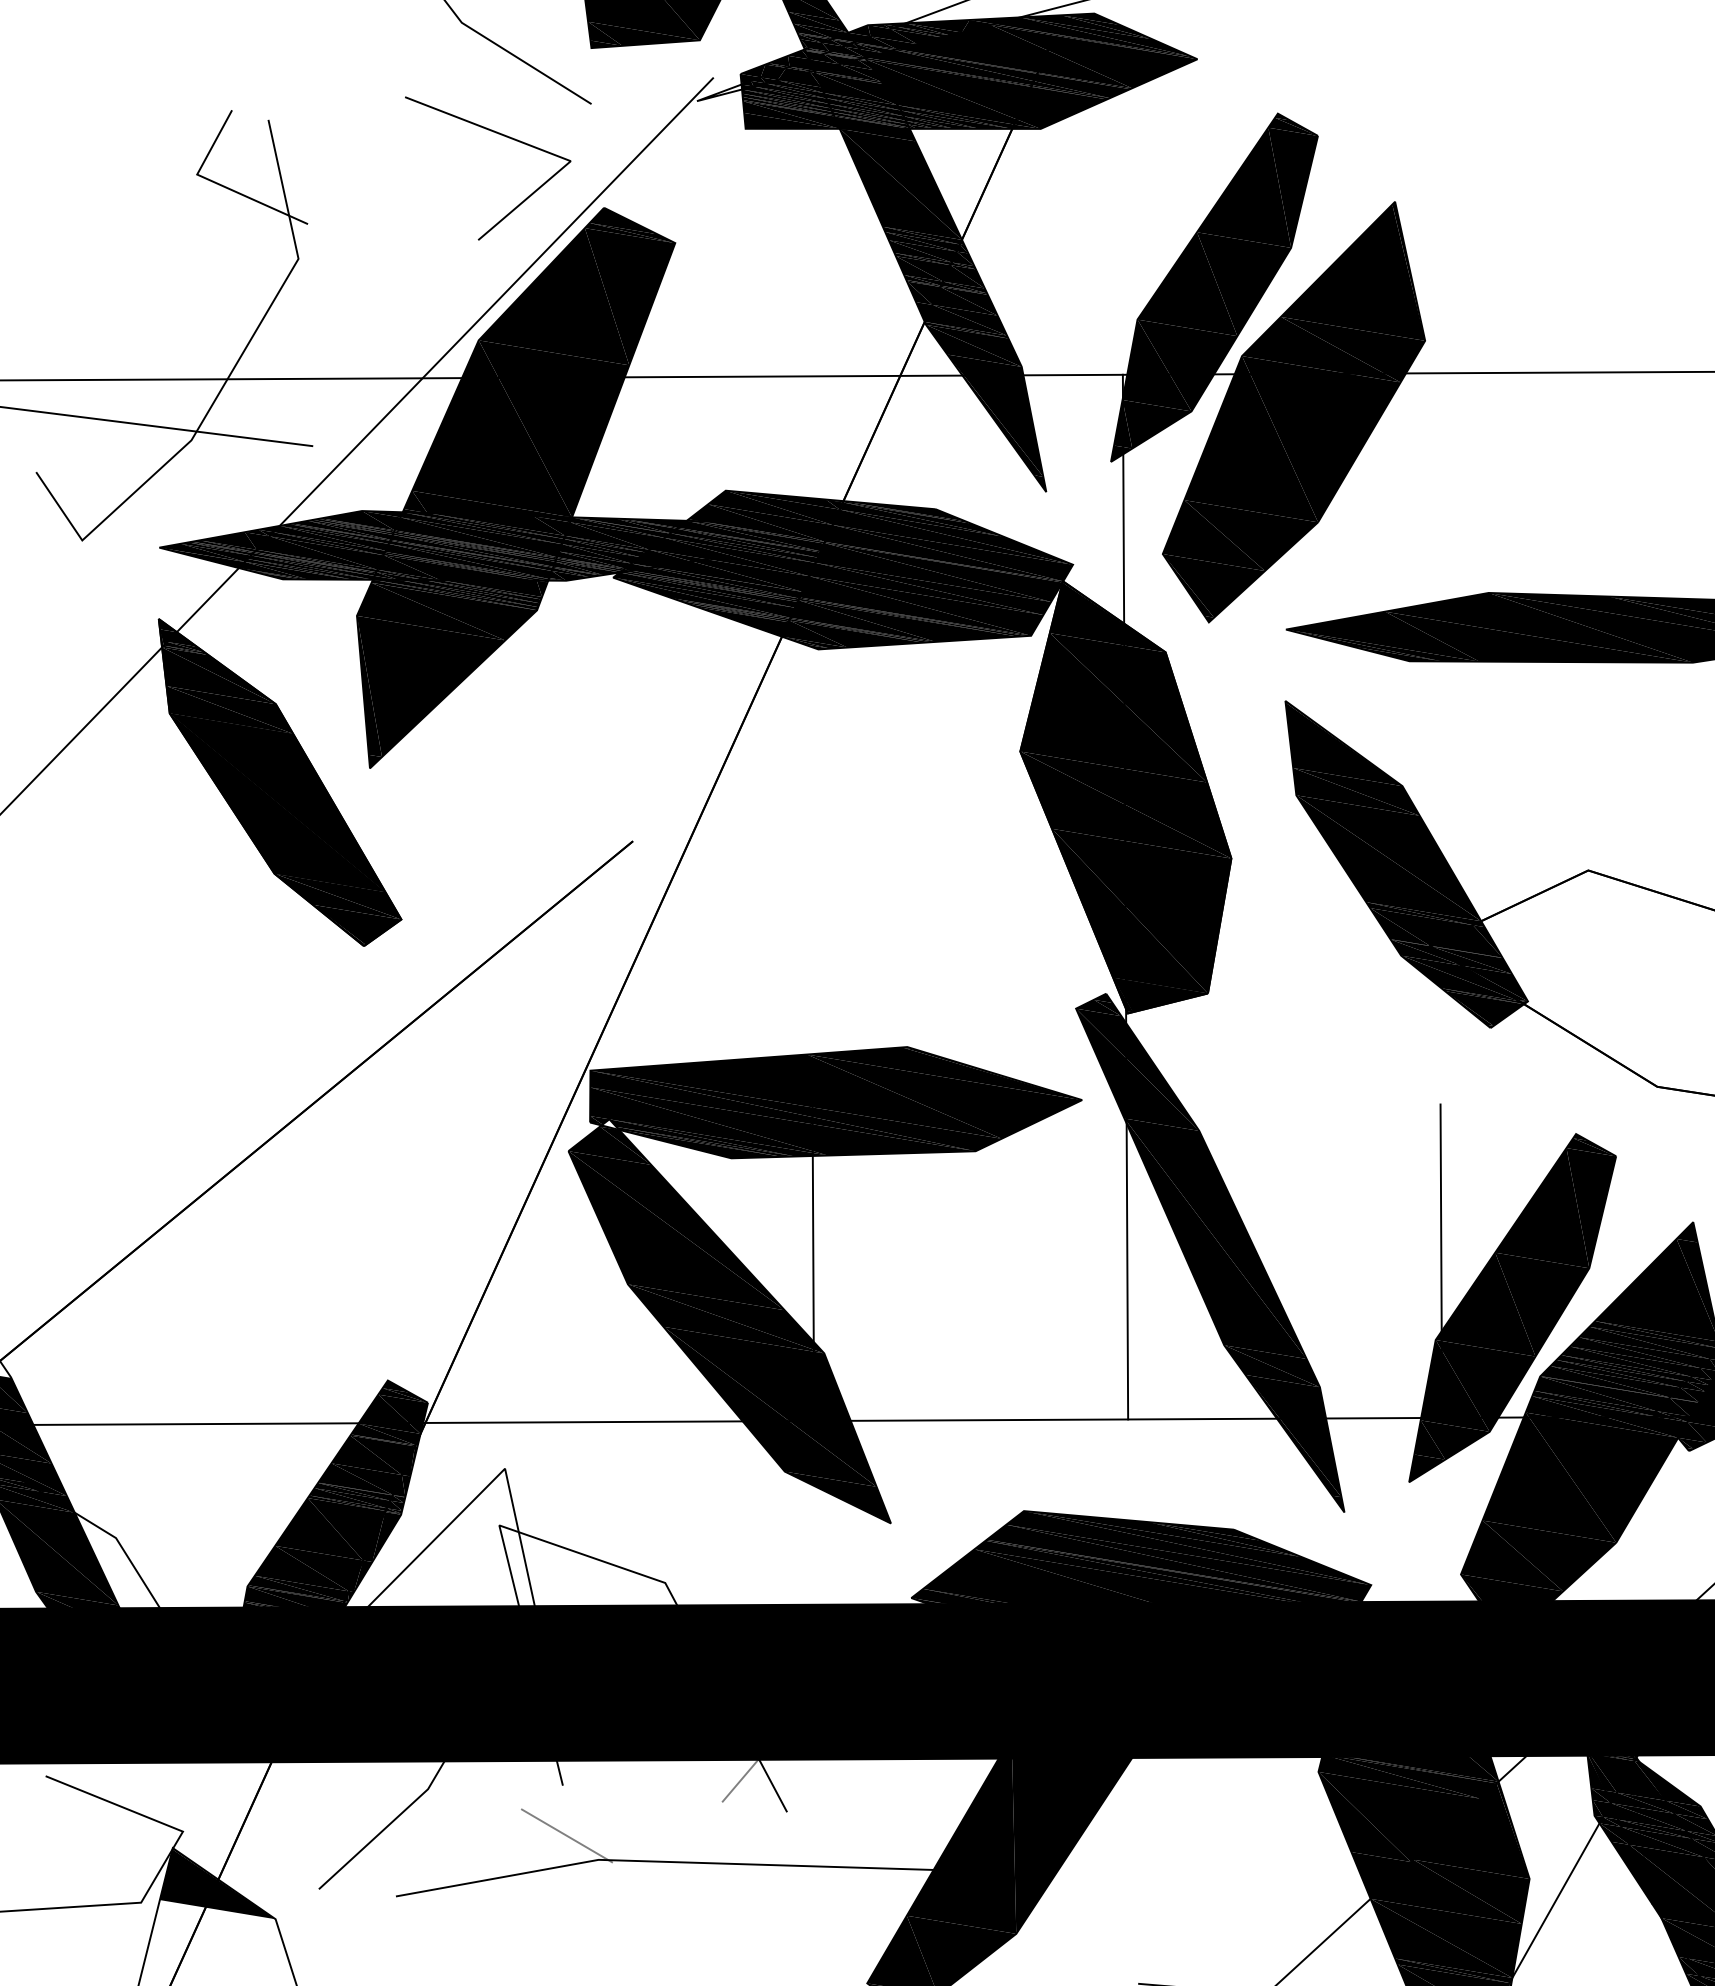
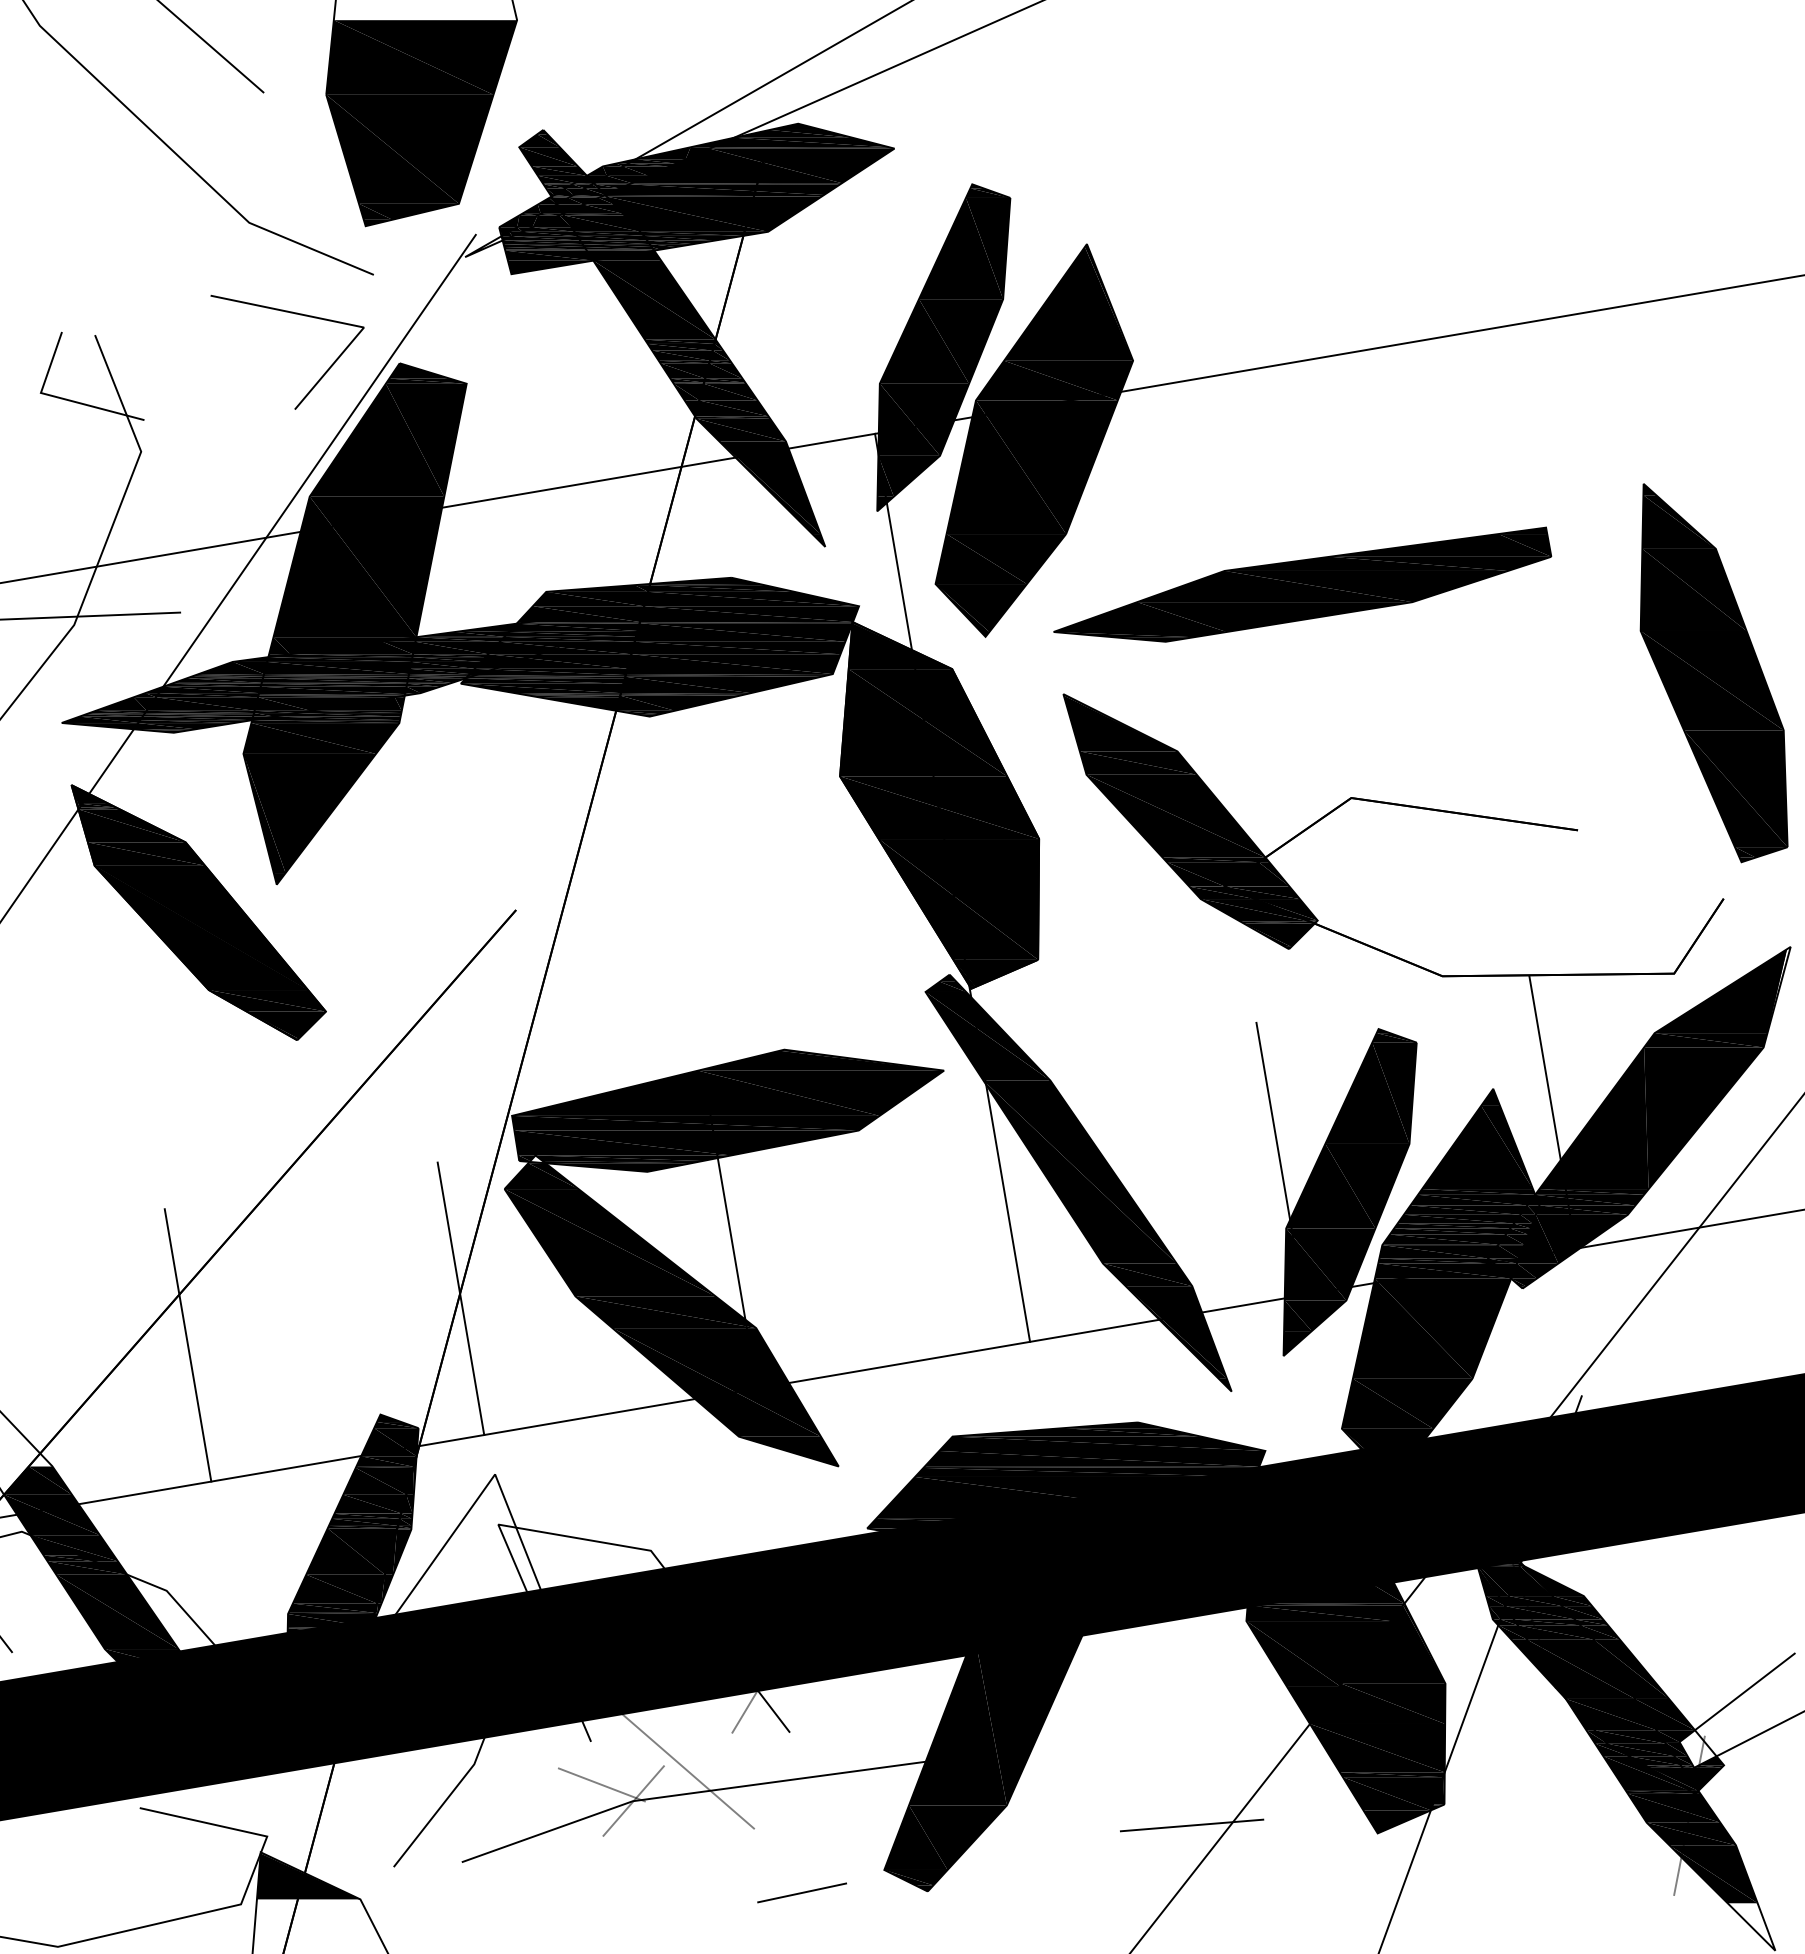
line: (498, 1265) -> (460, 1298), added
line: (184, 1267) -> (187, 1345), added
line: (662, 1831) -> (684, 1767), added
line: (599, 1859) -> (633, 1800), added

